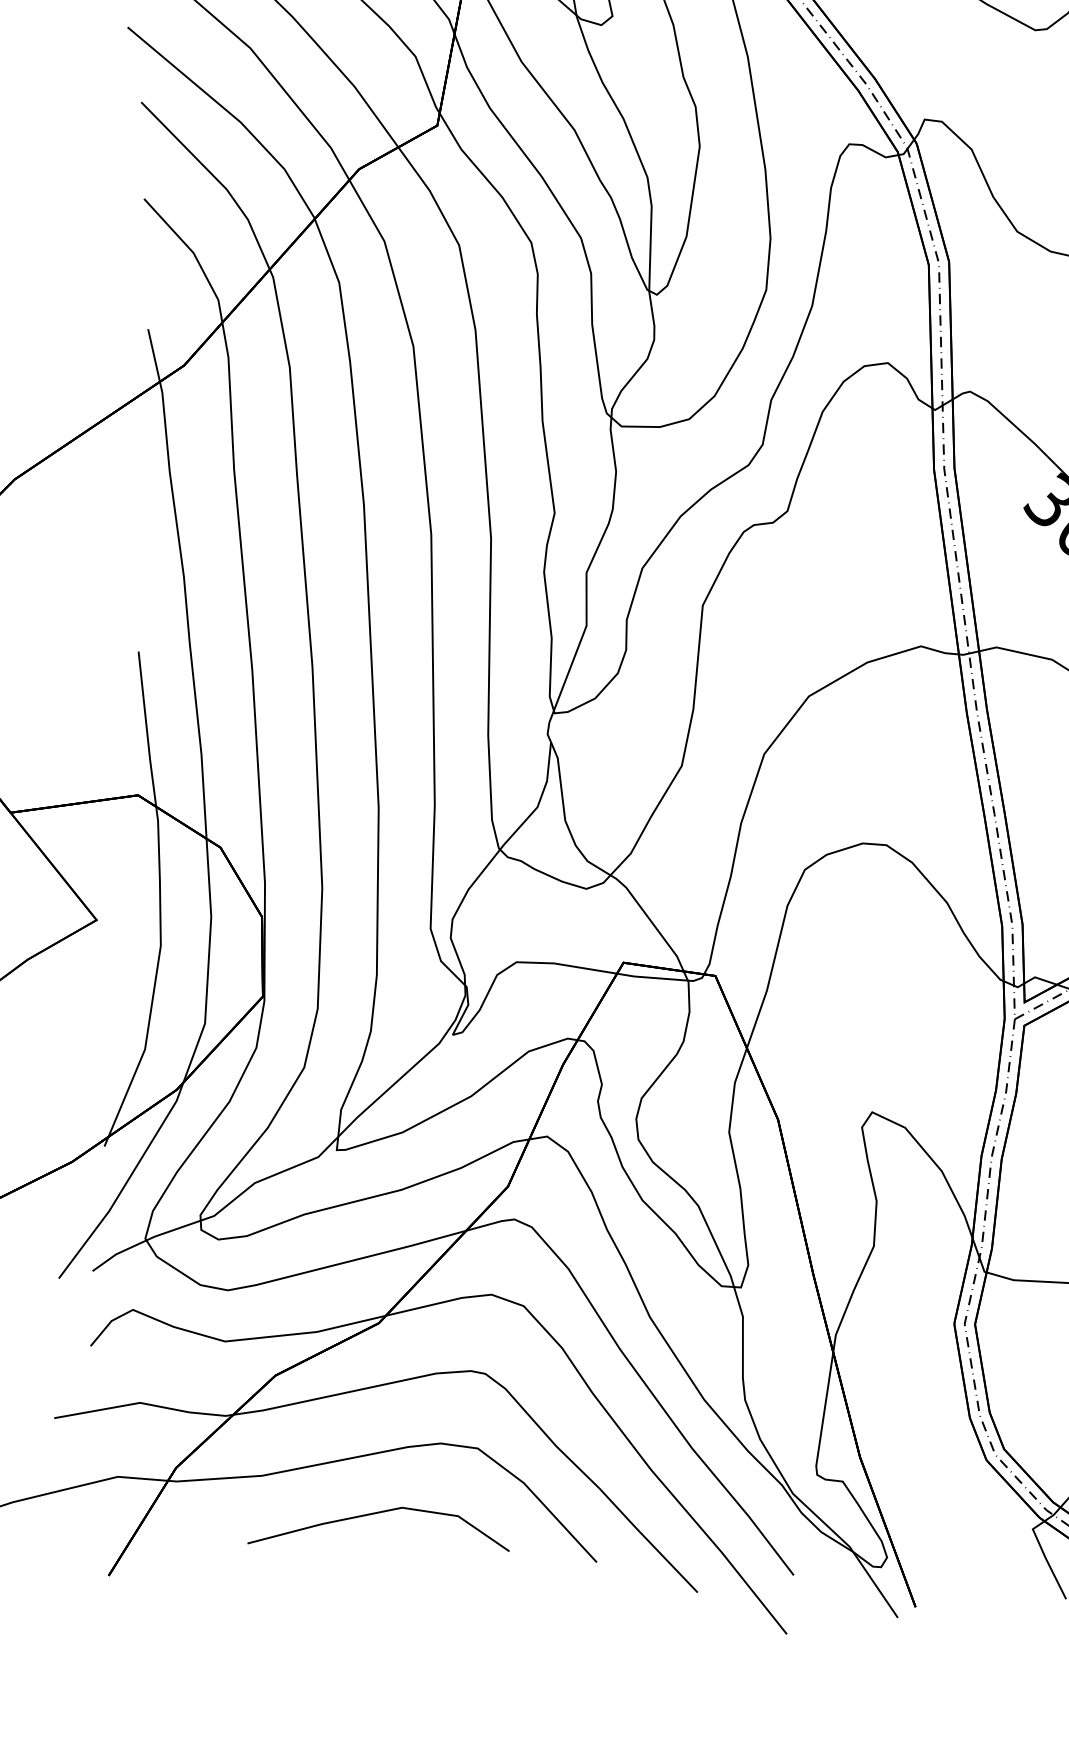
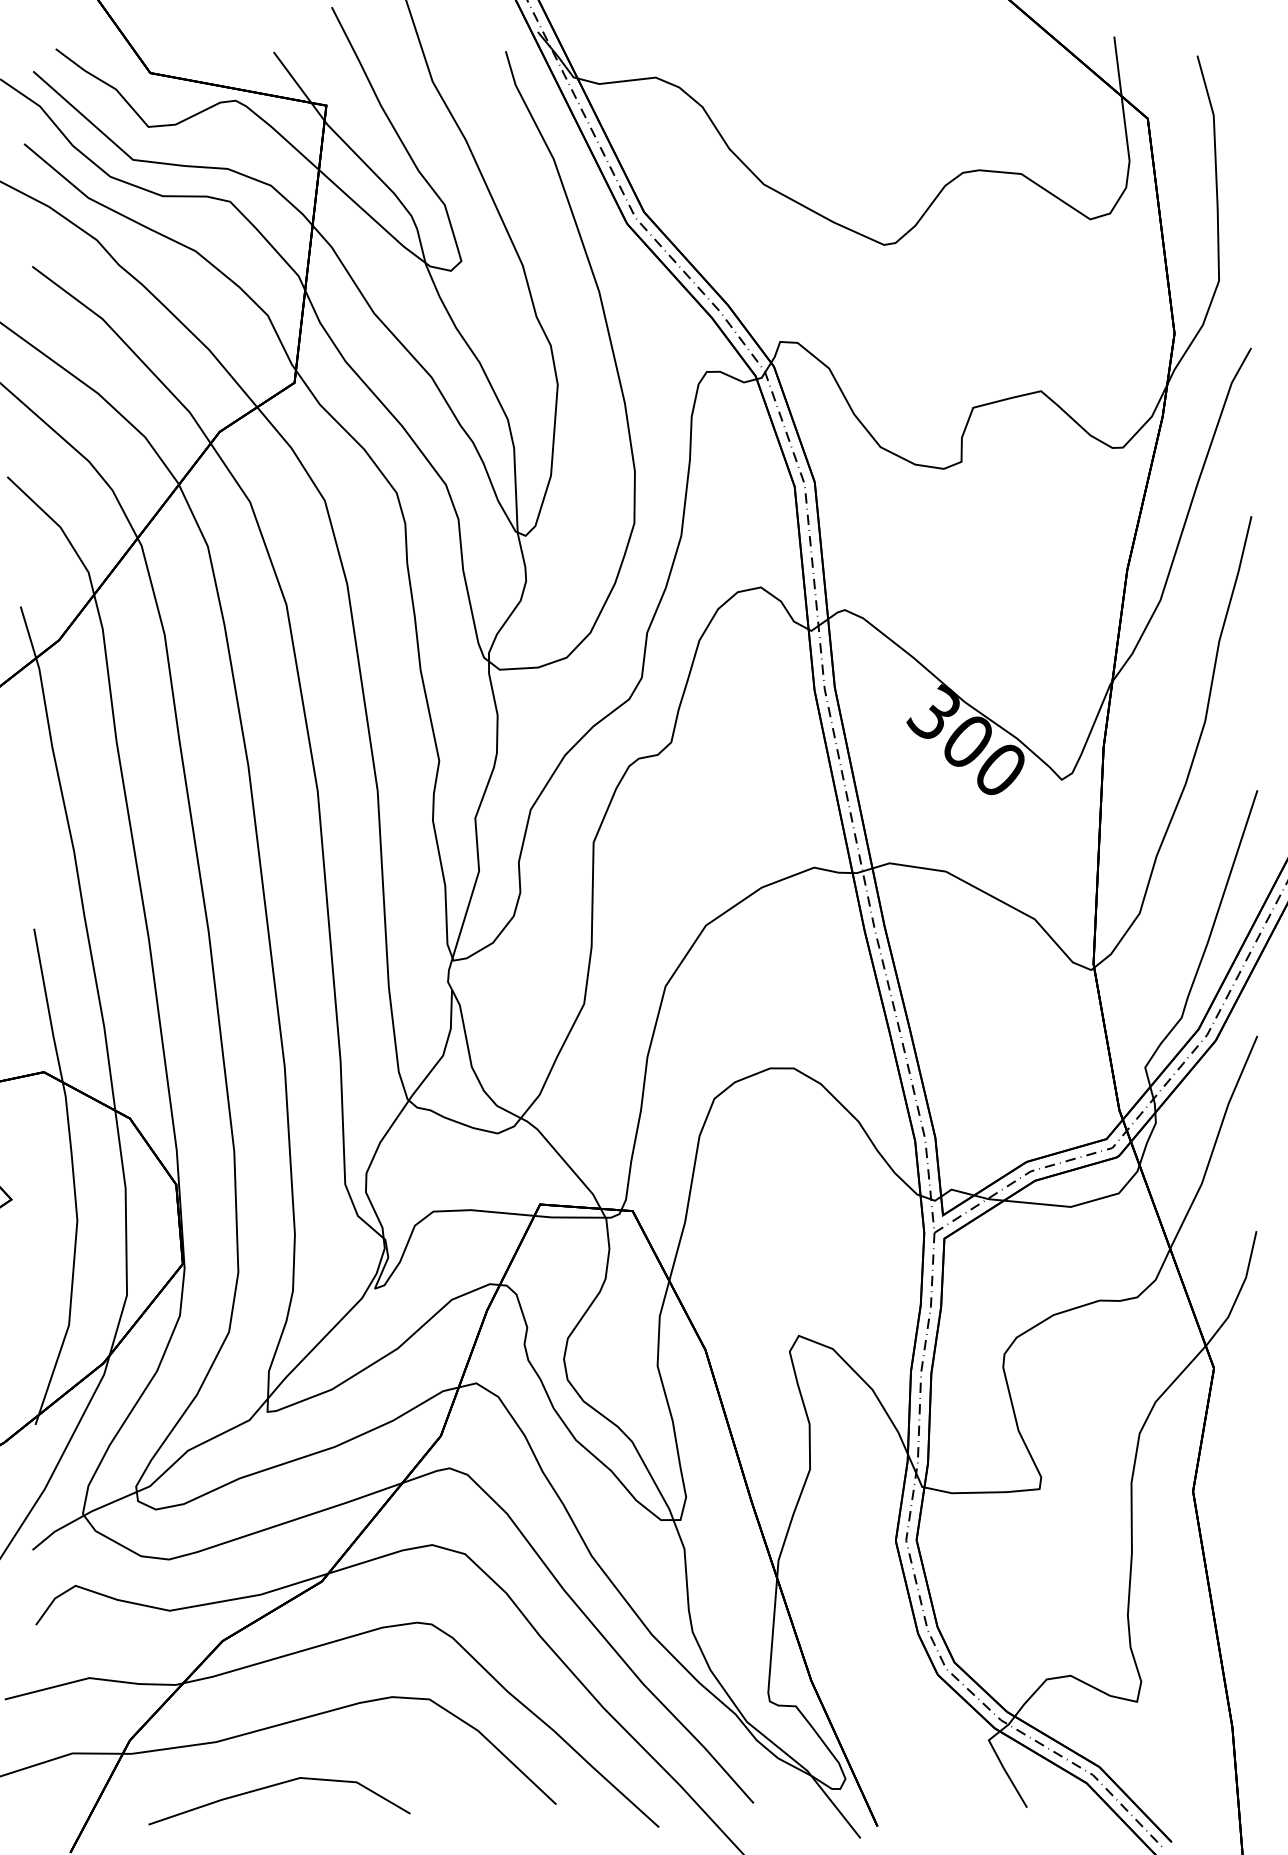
line: (375, 1514) -> (274, 1786), moved

